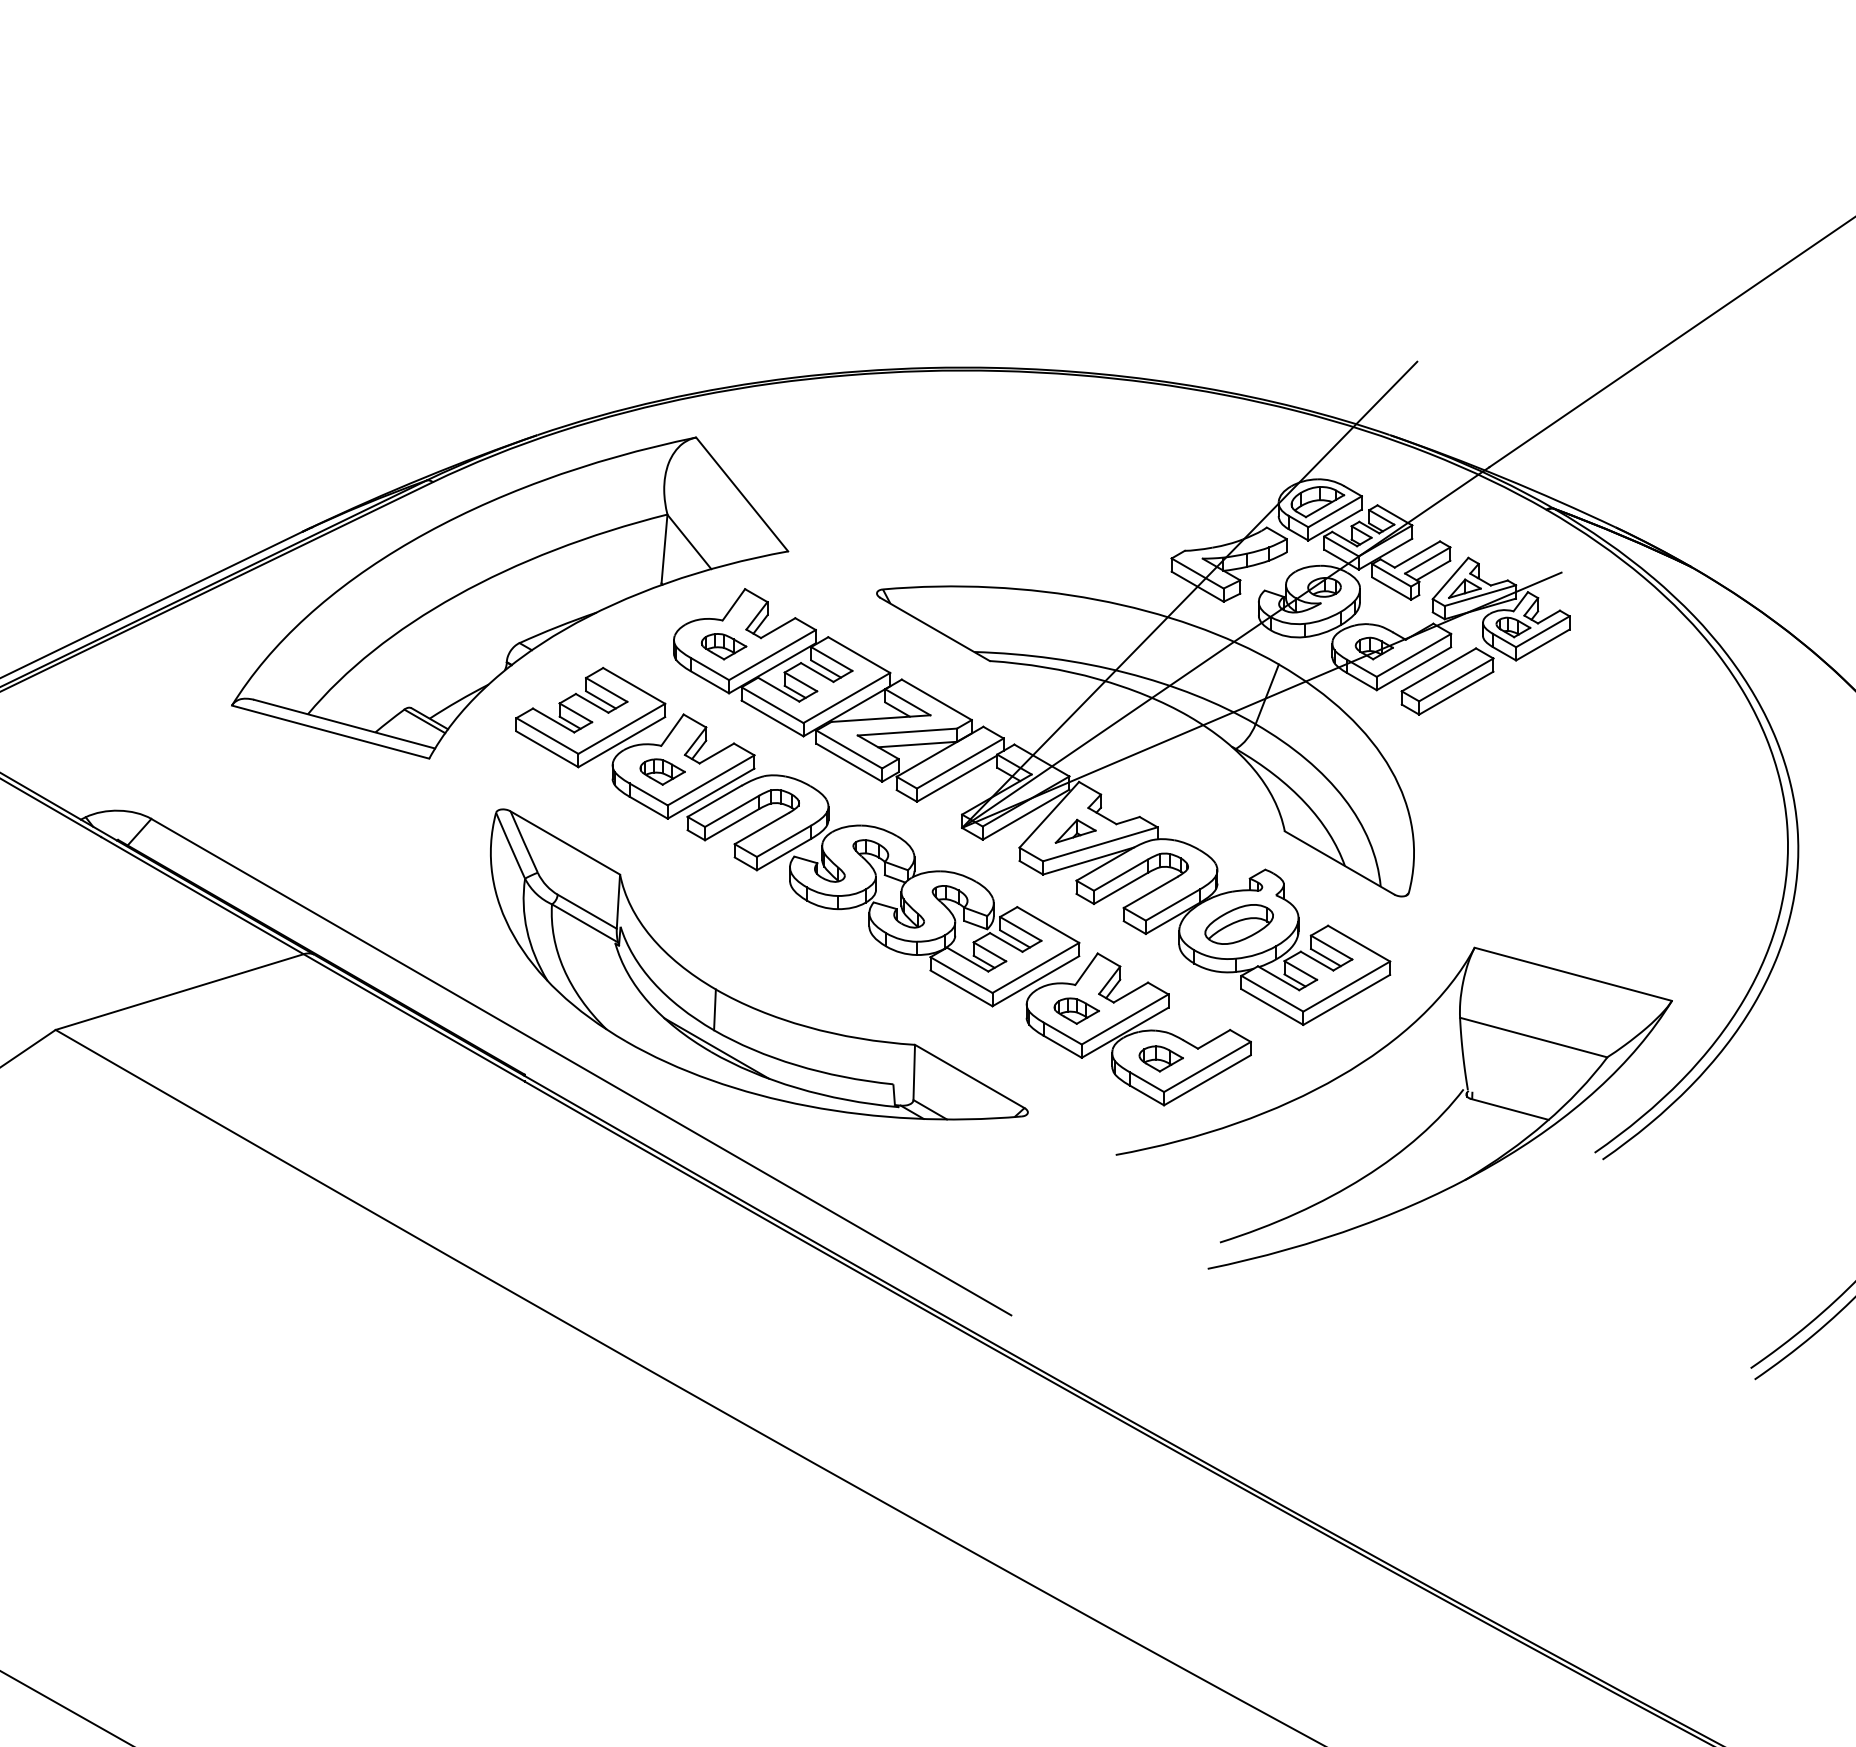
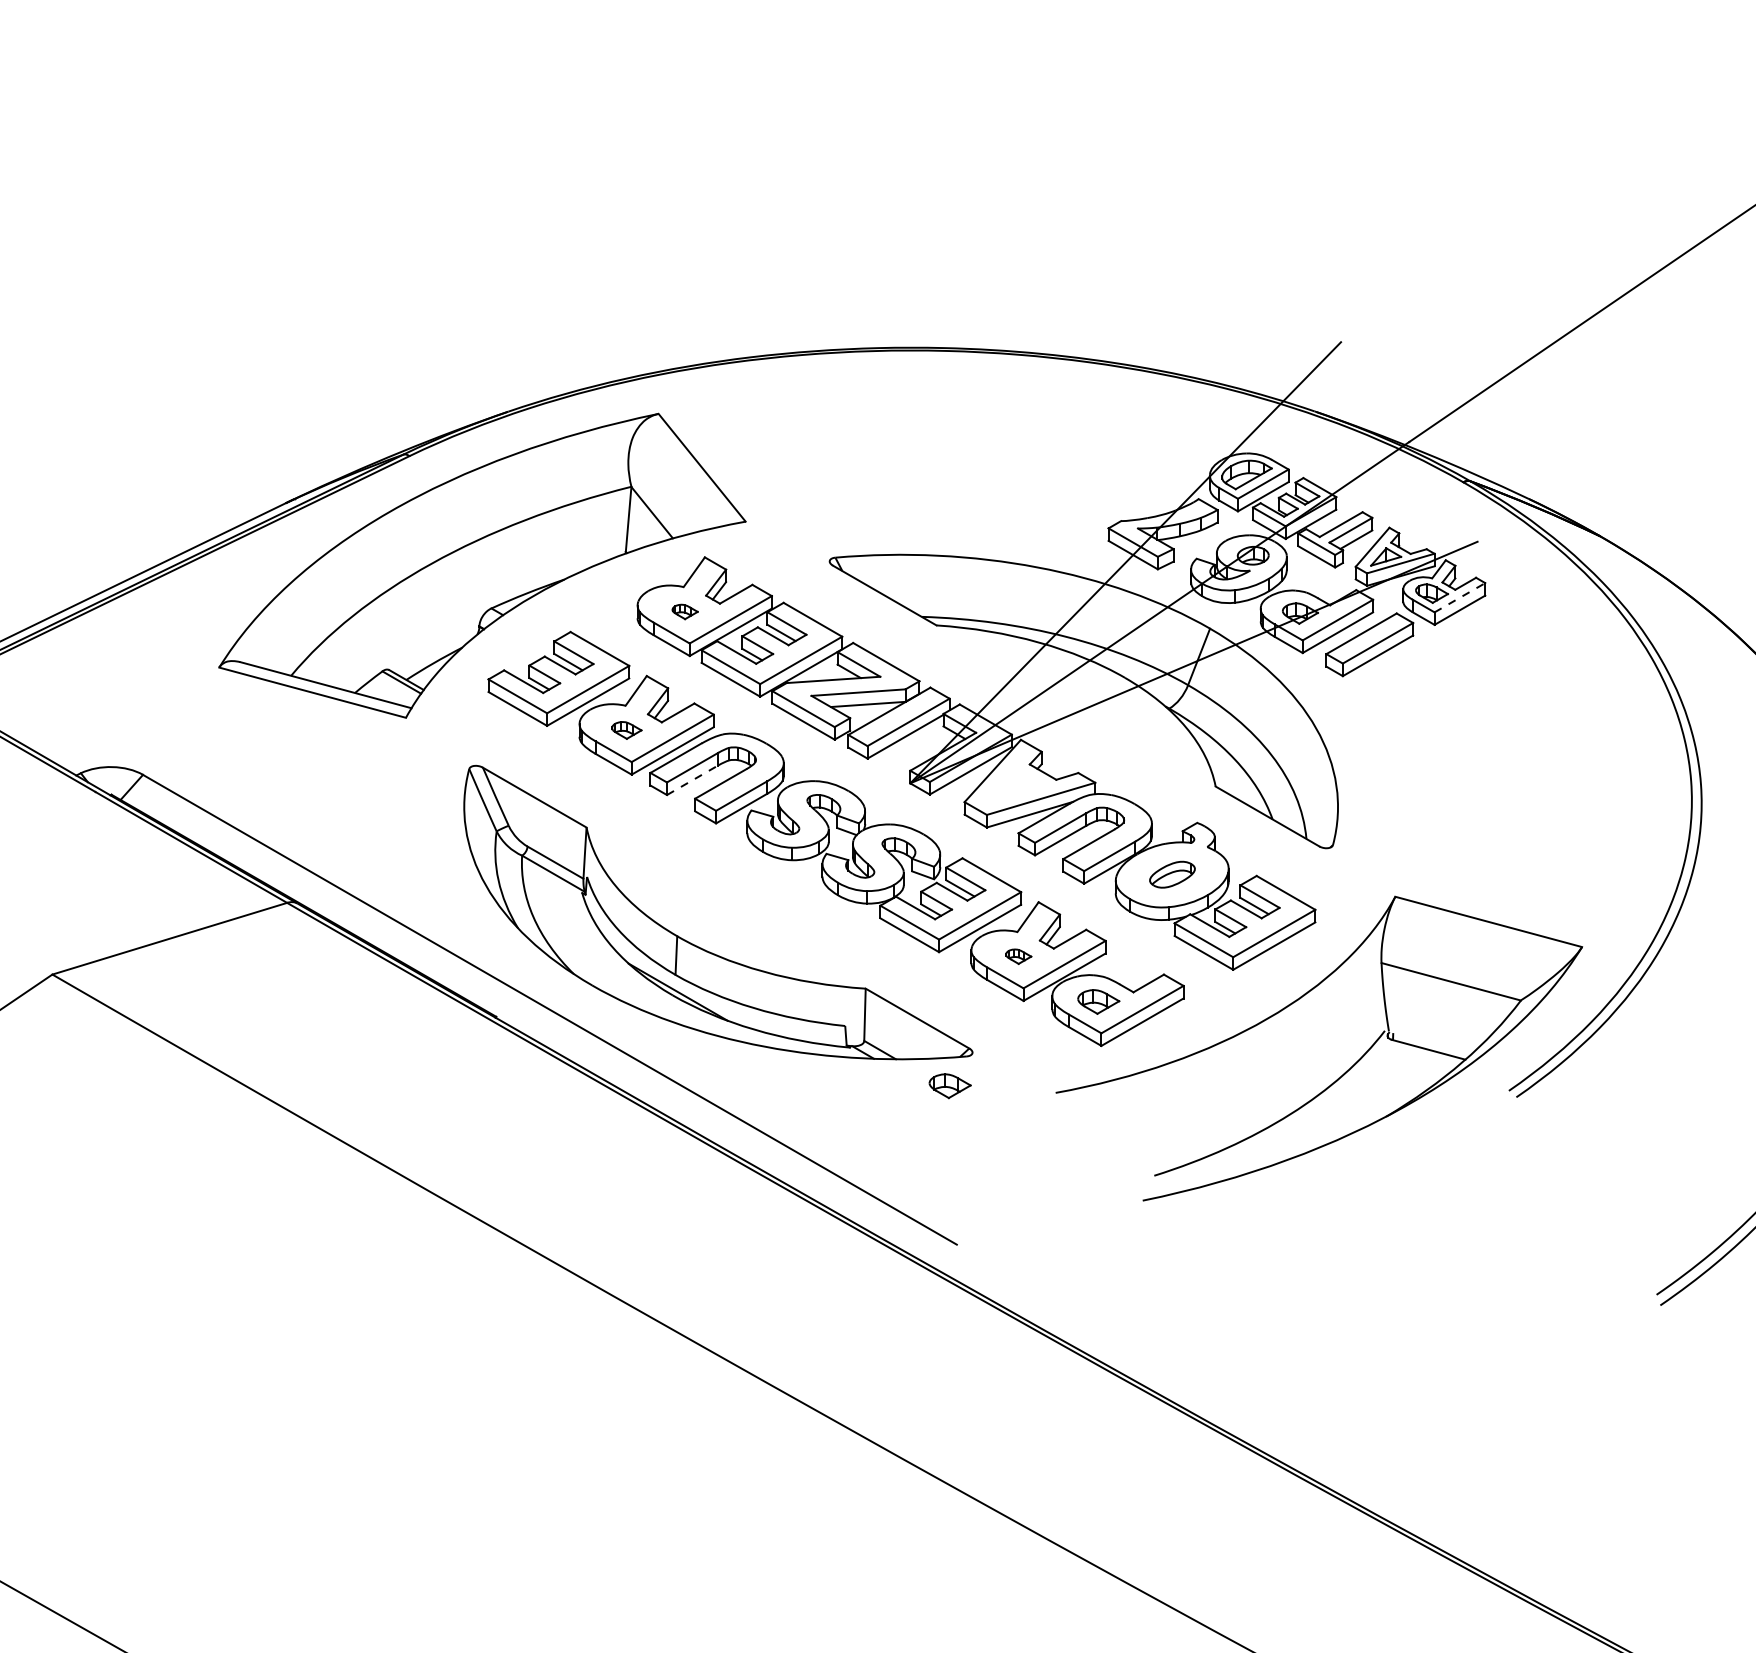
line: (1542, 631) -> (1459, 597), solid -> dashed
part: (724, 646) -> (685, 611), size x0.6
part: (662, 771) -> (626, 729), size x0.7
line: (732, 824) -> (692, 780), solid -> dashed
part: (1075, 830) -> (1017, 785), removed
part: (1238, 924) -> (1171, 874), size x0.7
part: (1076, 1010) -> (1018, 956), size x0.6
part: (1003, 1147) -> (949, 1085), added

